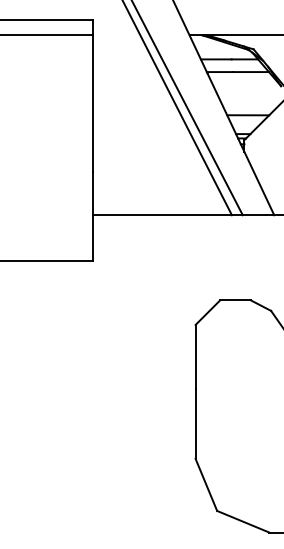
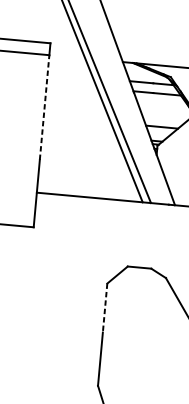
line: (93, 103) -> (44, 107), solid -> dashed
line: (195, 357) -> (105, 308), solid -> dashed

